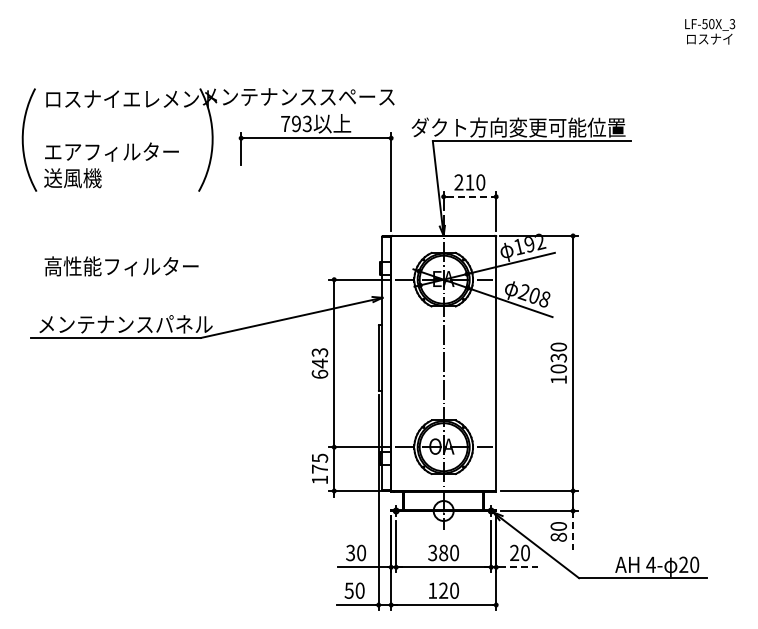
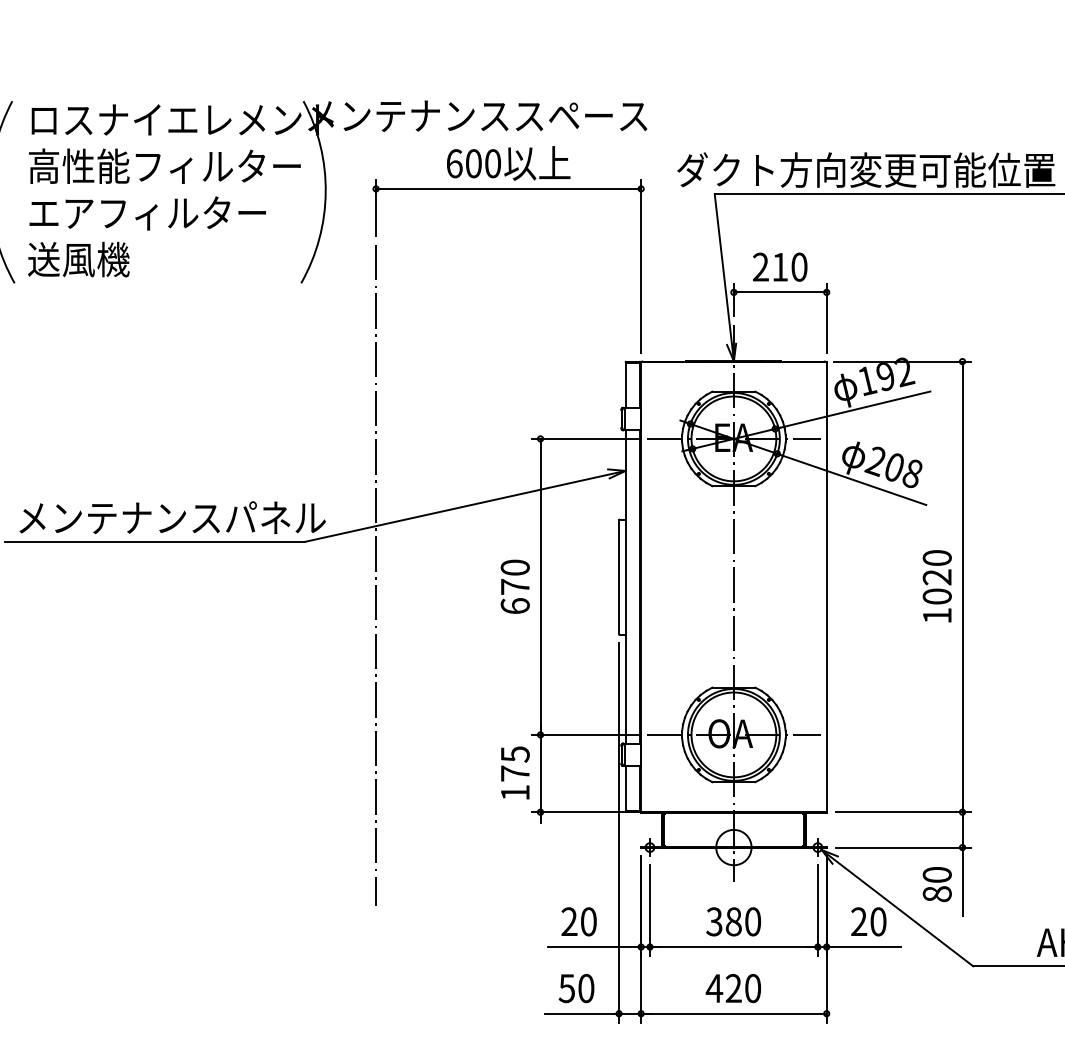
text: (296, 123) -> (473, 162), 793 -> 600
line: (470, 196) -> (781, 291), dashed -> solid
text: (121, 266) -> (164, 166), moved
line: (241, 356) -> (376, 574), added
text: (559, 357) -> (938, 576), 1030 -> 1020
text: (319, 358) -> (514, 578), 643 -> 670
line: (573, 530) -> (963, 882), dashed -> solid
text: (350, 553) -> (569, 922), 30 -> 20
line: (519, 567) -> (867, 947), dashed -> solid
text: (432, 590) -> (714, 988), 120 -> 420

